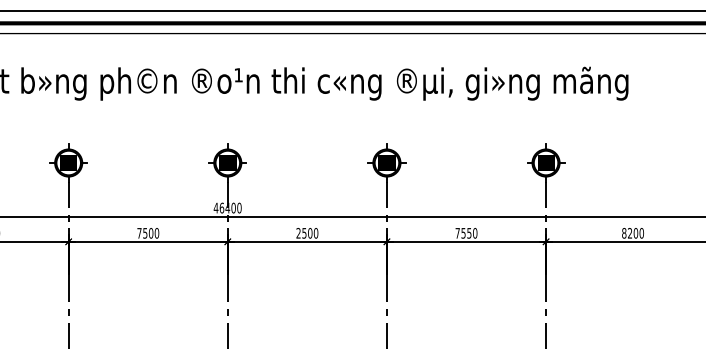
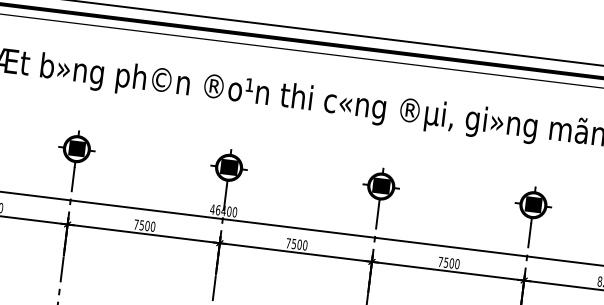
text: (469, 232) -> (452, 262), 7550 -> 7500
text: (298, 233) -> (288, 243), 2500 -> 7500

